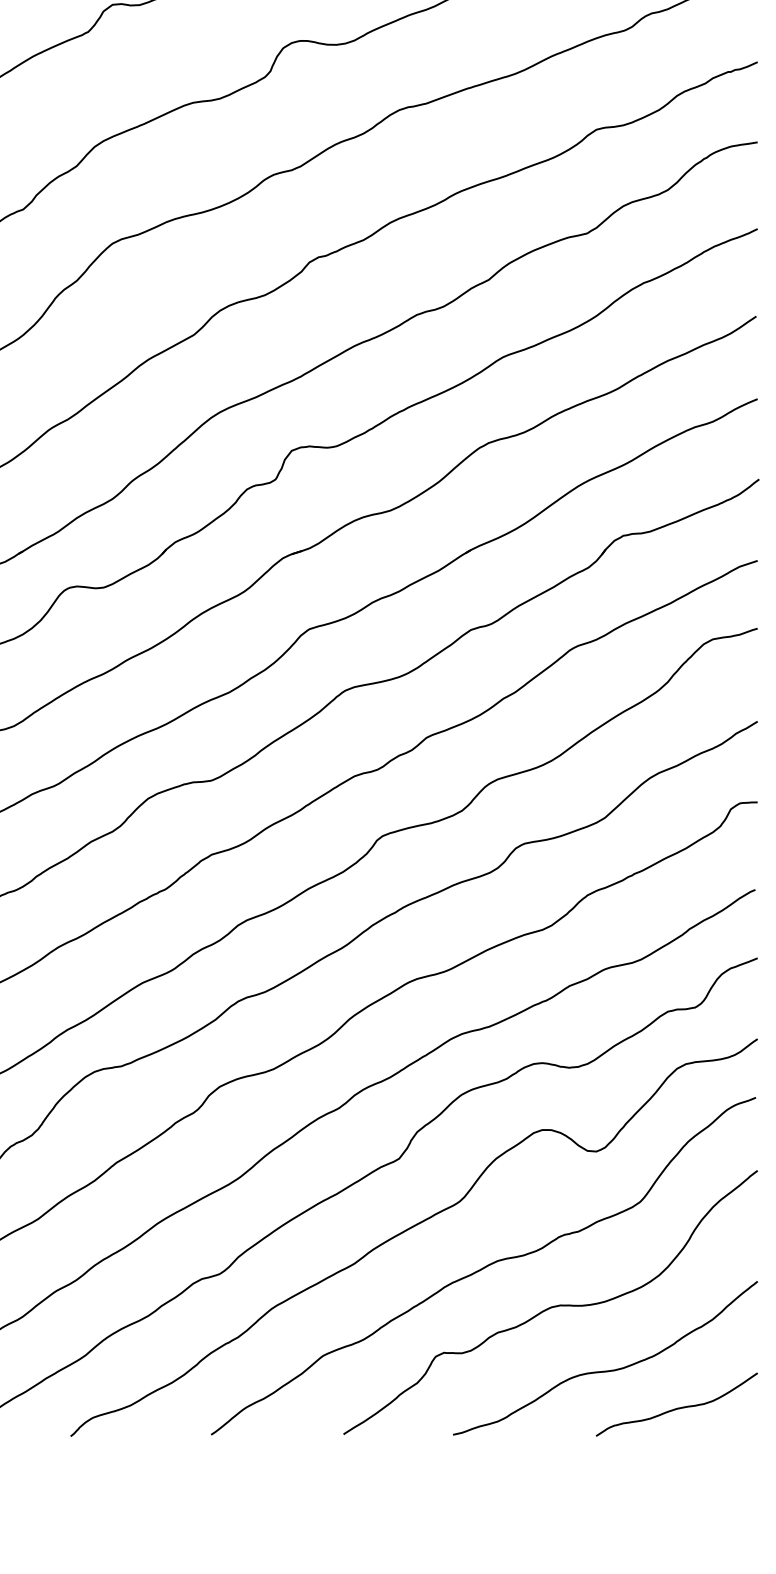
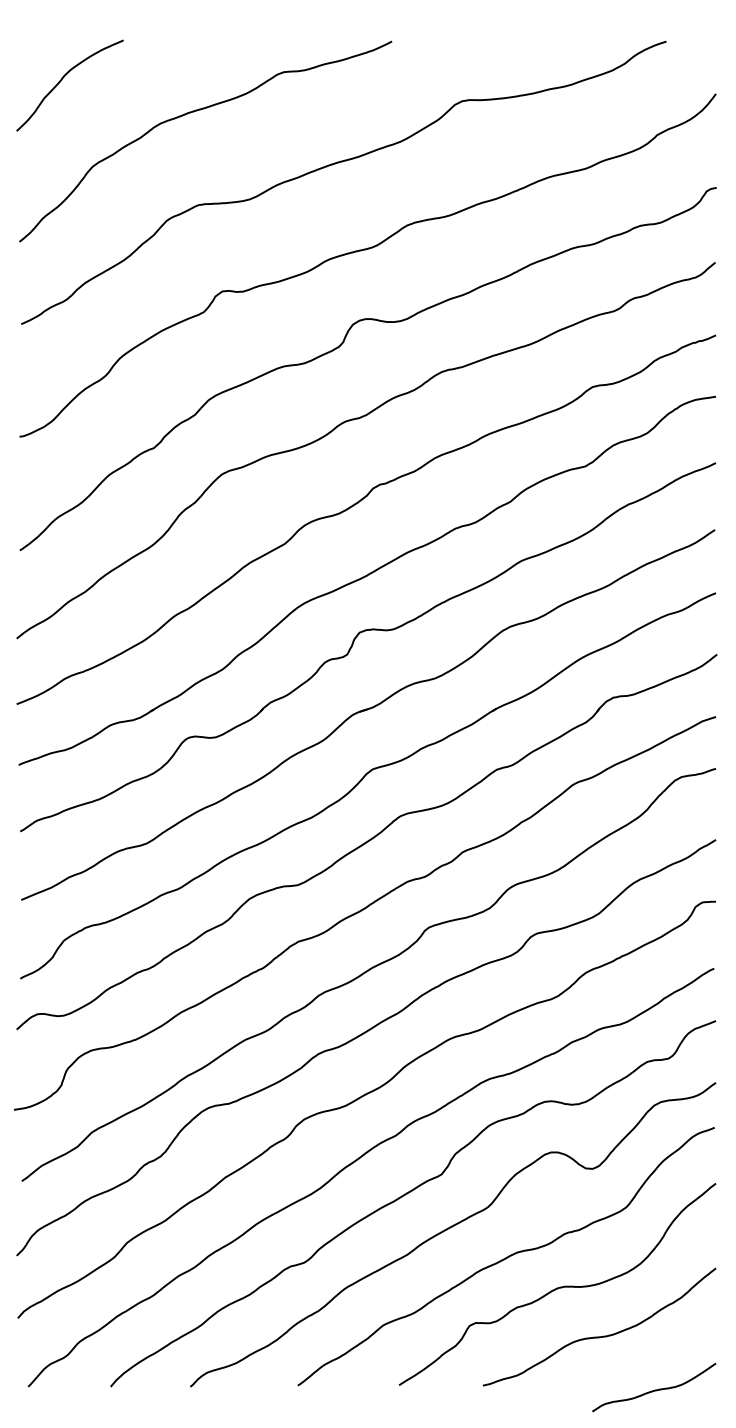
curve: (677, 1407) -> (654, 1389), moved

